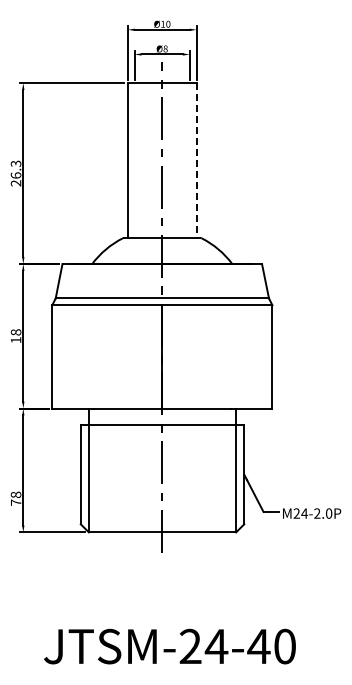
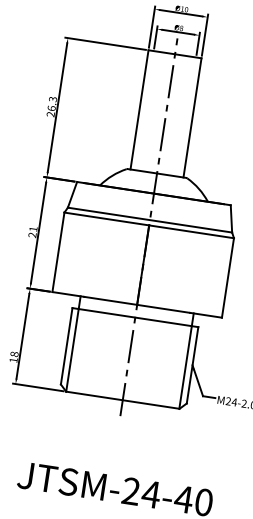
line: (196, 161) -> (192, 118), dashed -> solid
text: (15, 336) -> (32, 232), 18 -> 21
text: (16, 502) -> (13, 360), 78 -> 18

